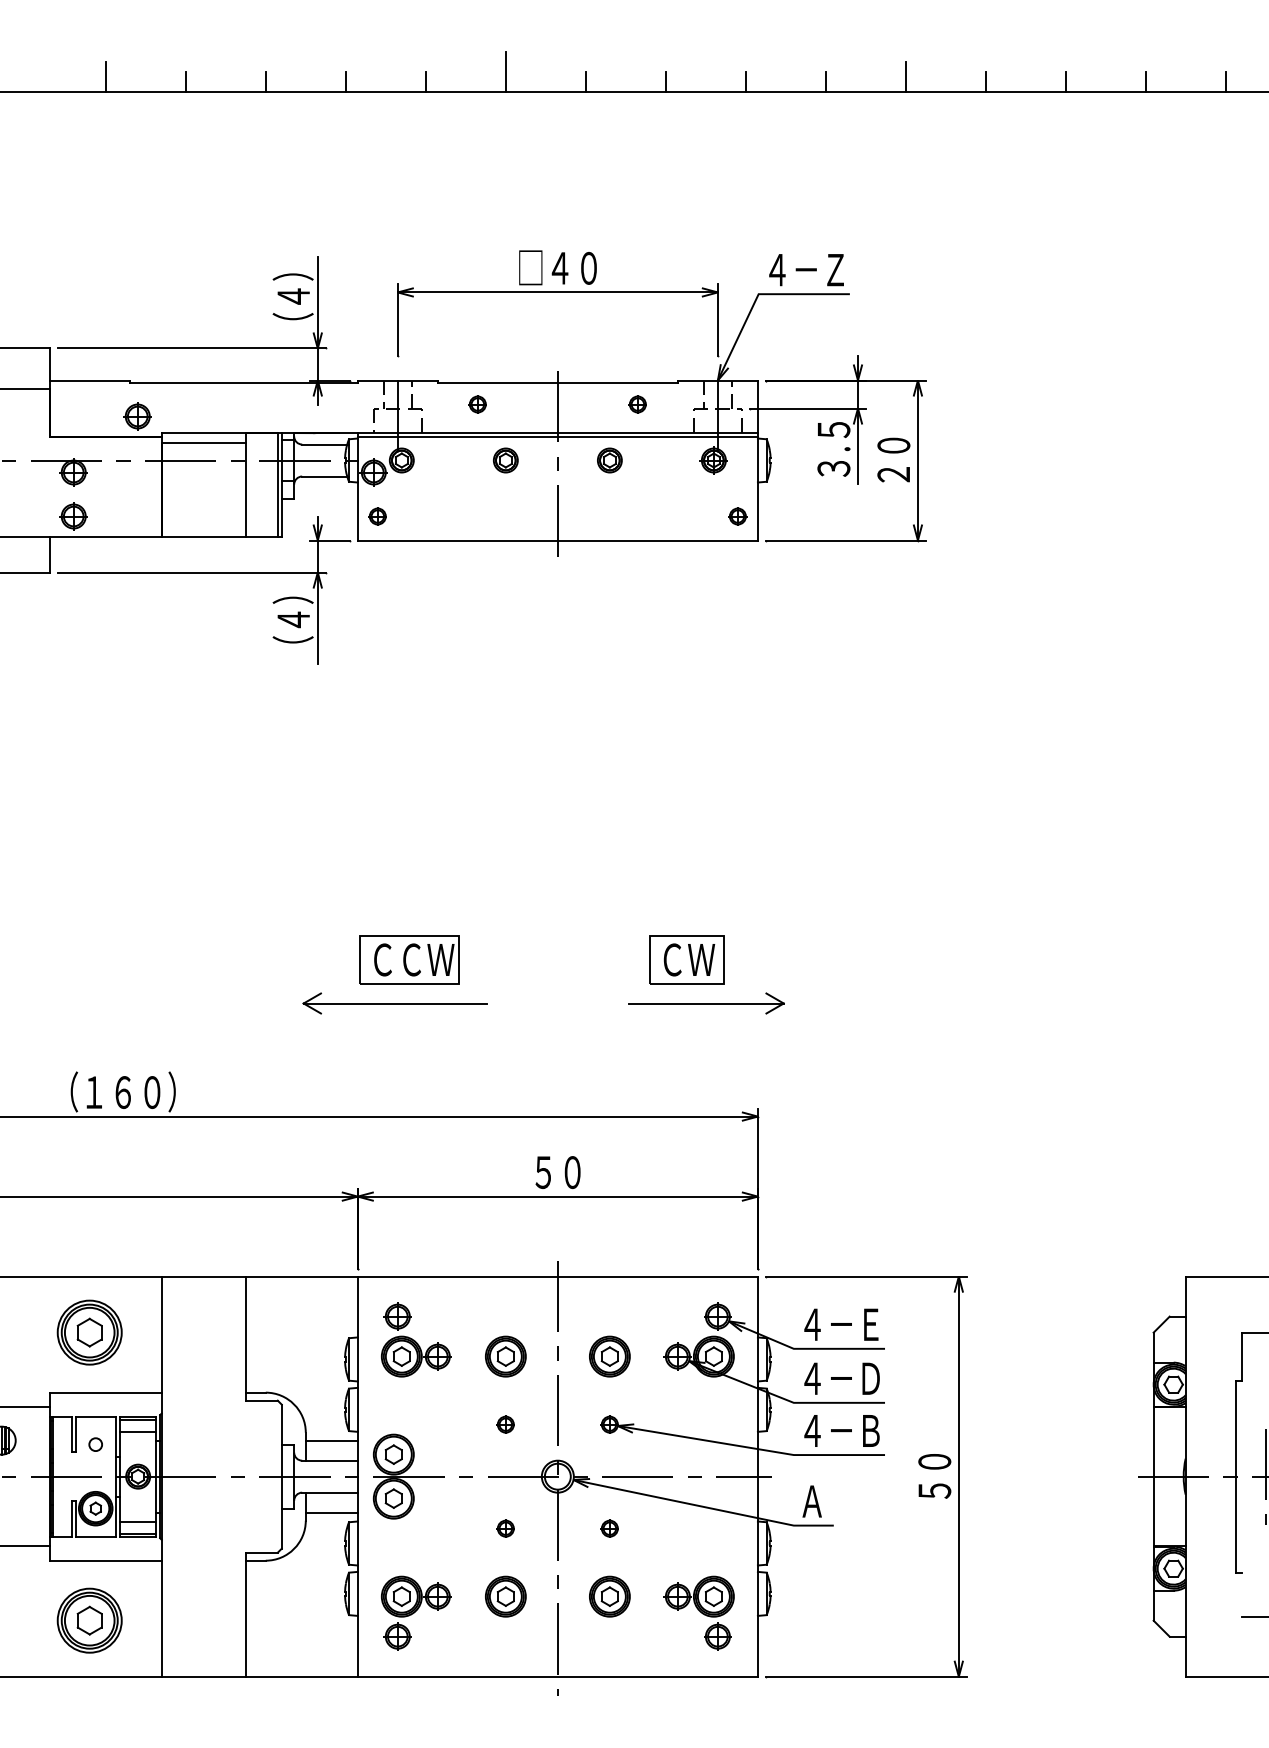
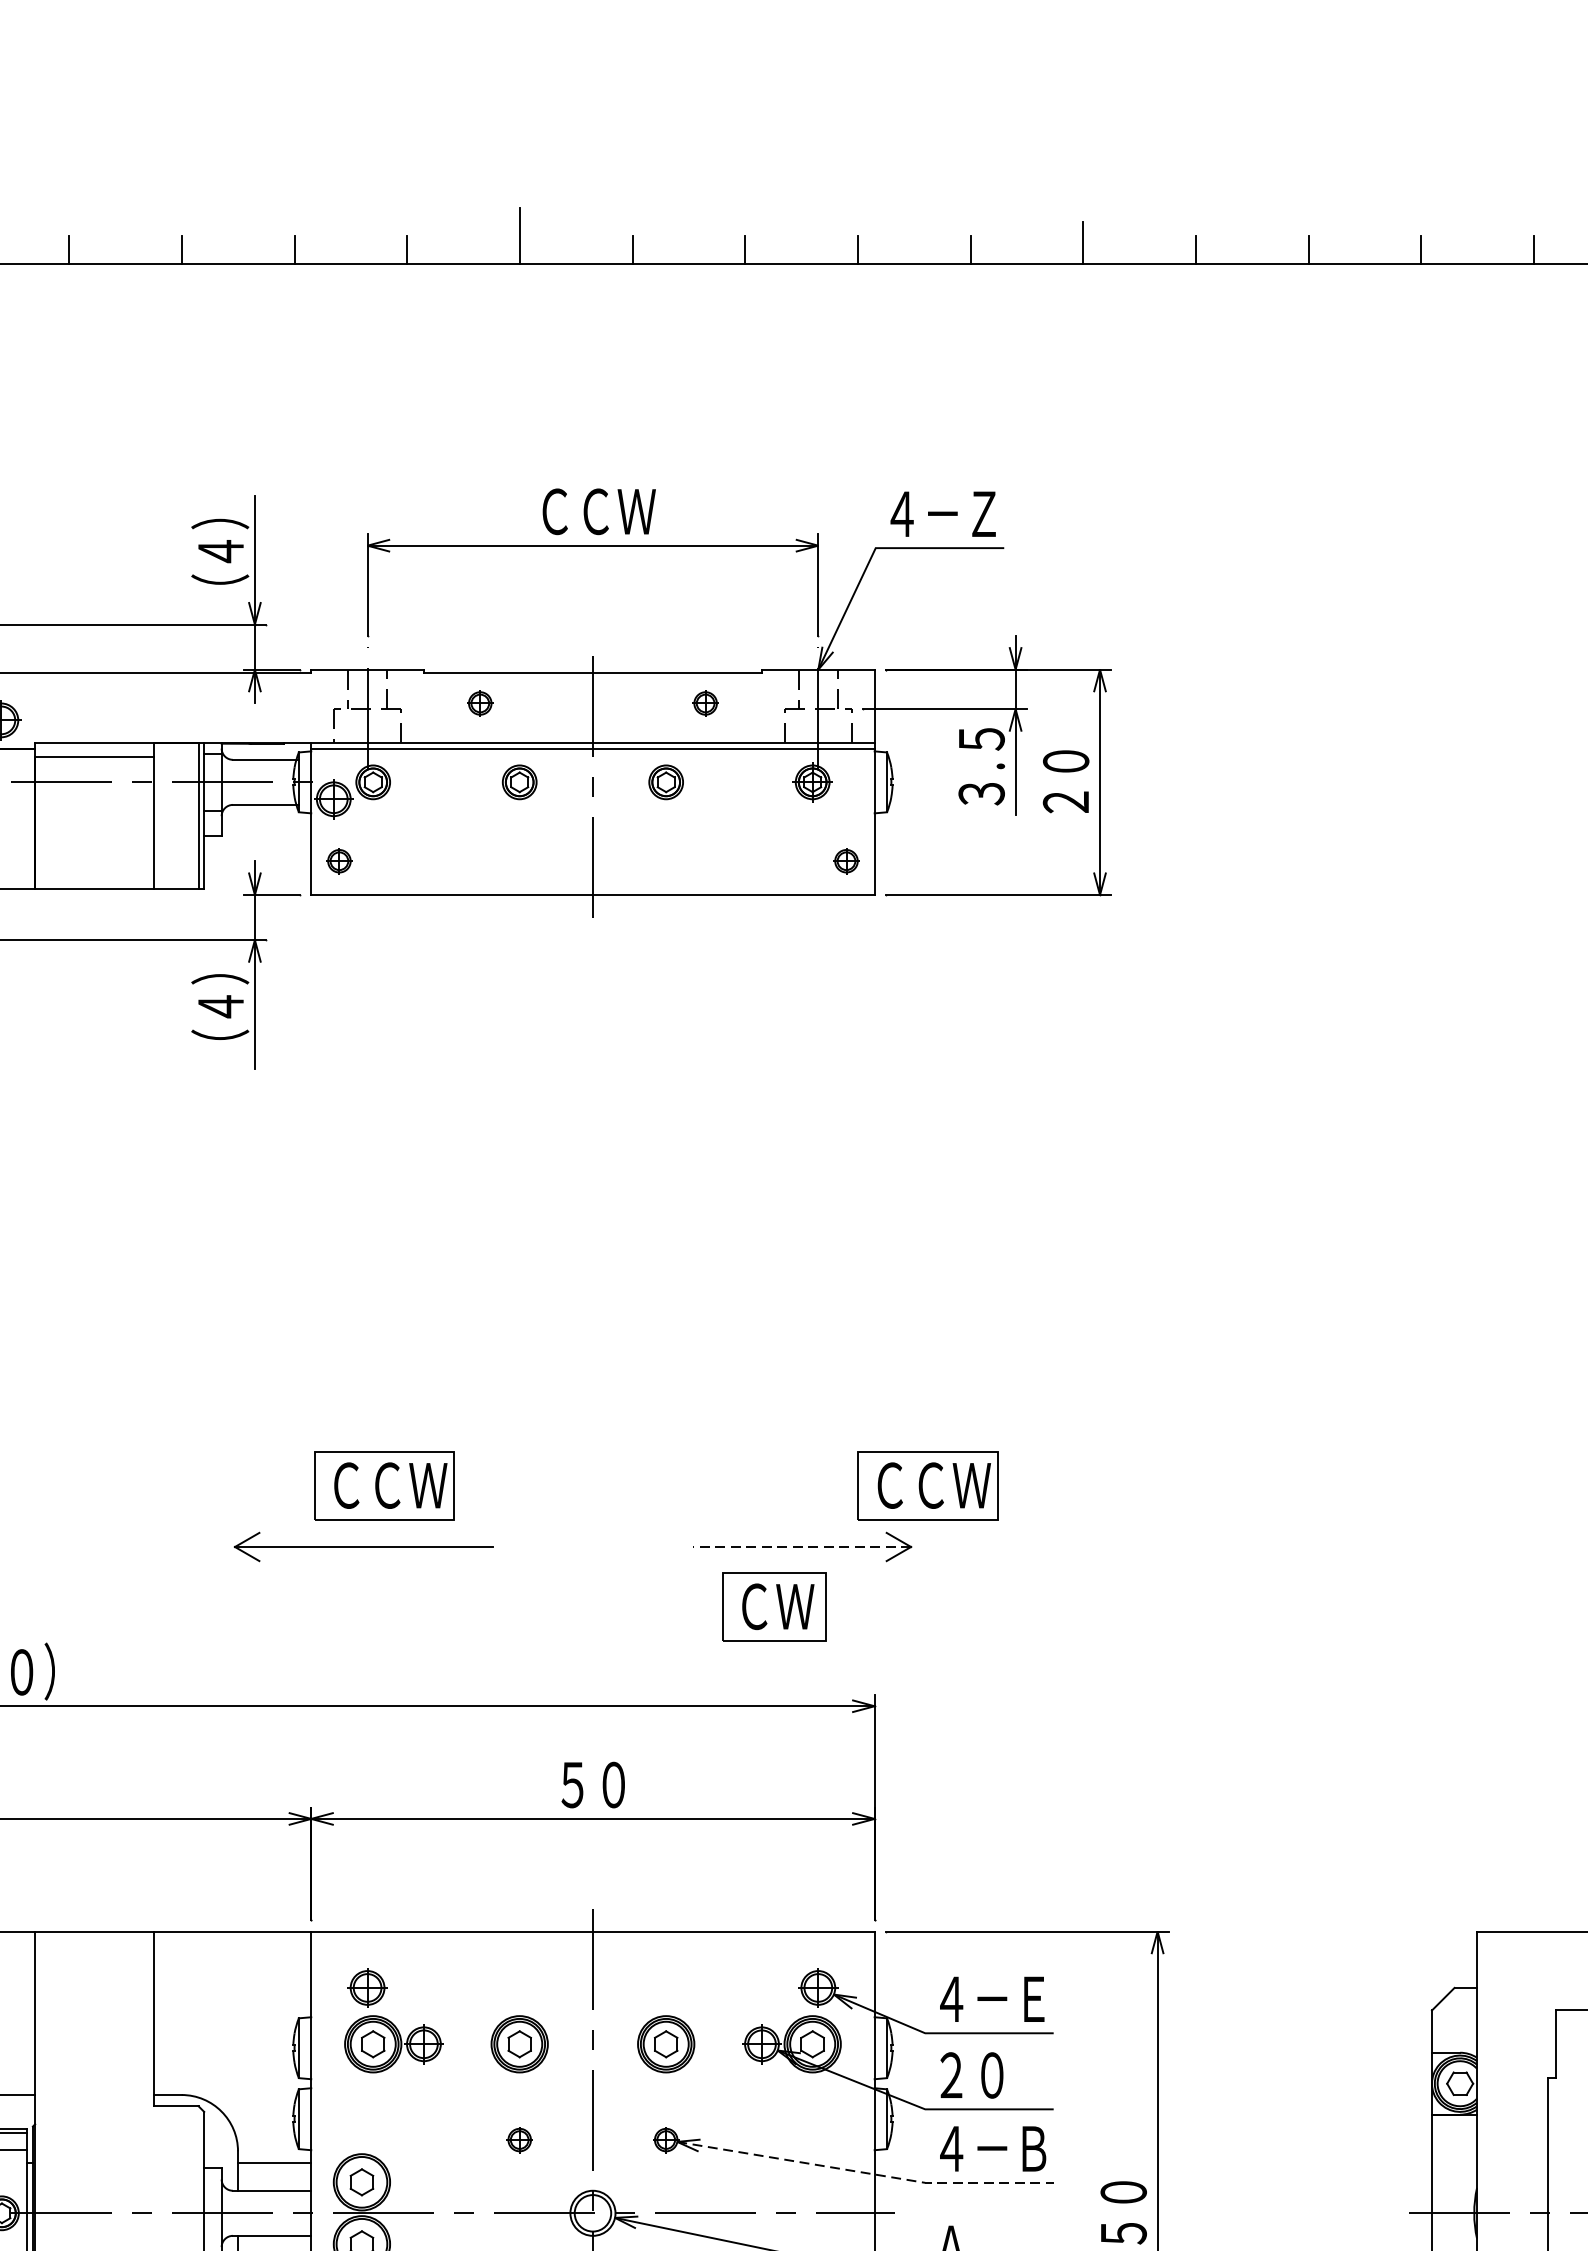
text: (560, 267) -> (596, 510), □４０ -> ＣＣＷ
part: (686, 959) -> (774, 1606), moved
part: (795, 959) -> (927, 1485), added
line: (706, 1003) -> (802, 1546), solid -> dashed
text: (841, 1378) -> (992, 2075), ４－Ｄ -> ２０
line: (751, 1448) -> (865, 2173), solid -> dashed

